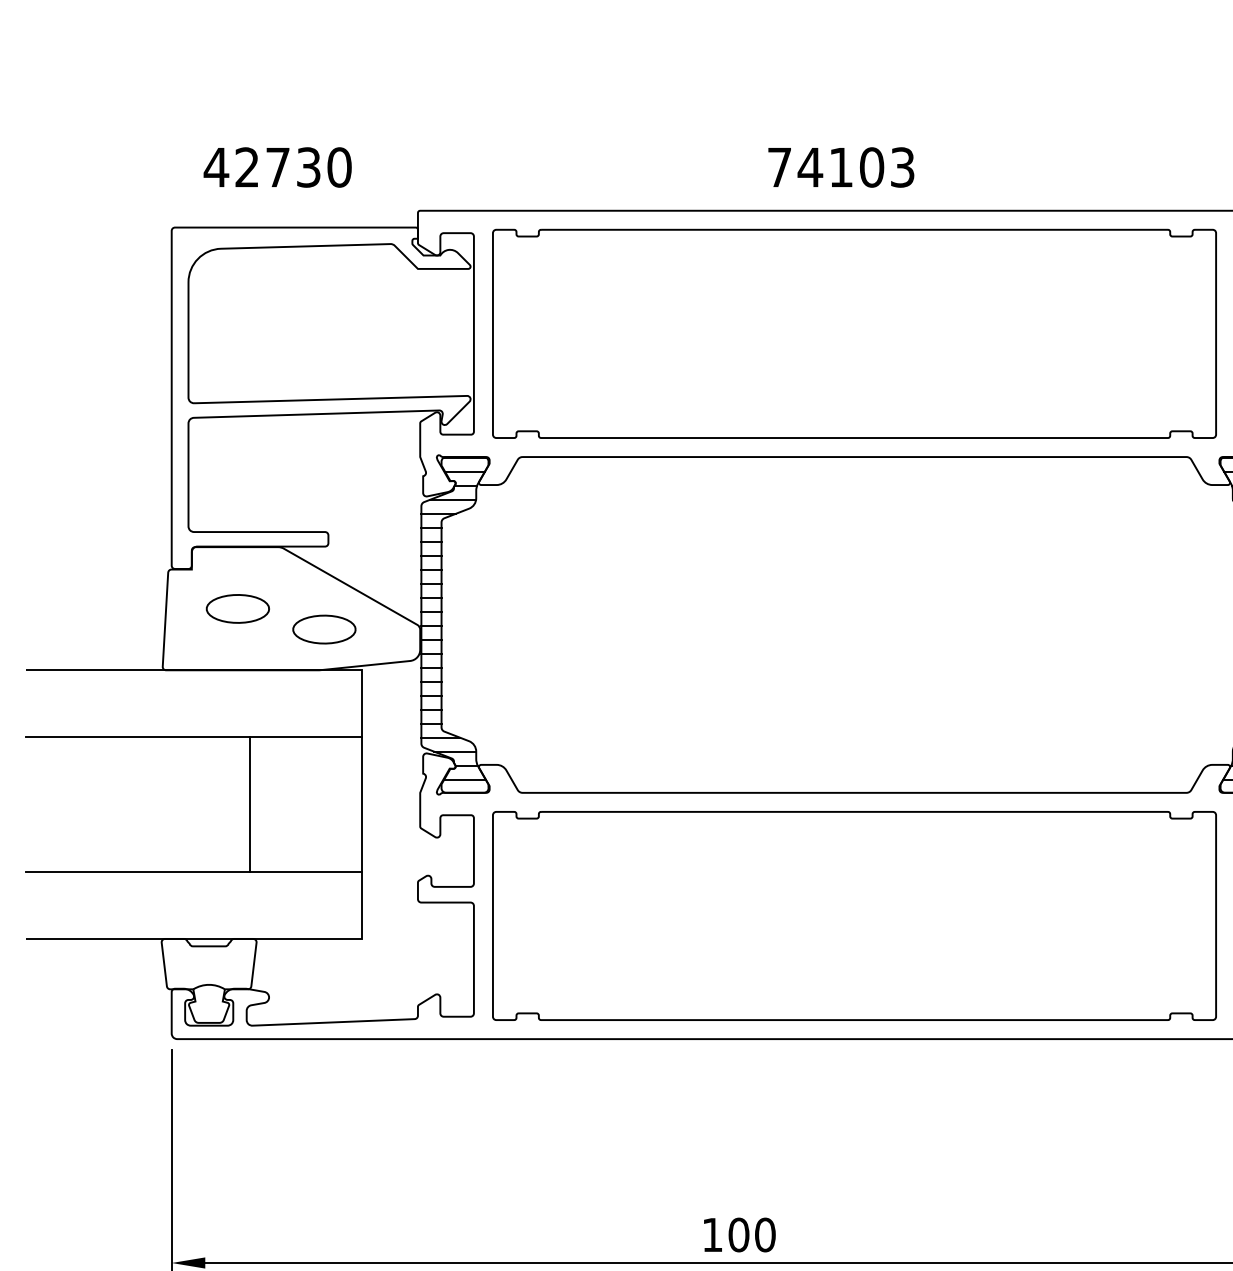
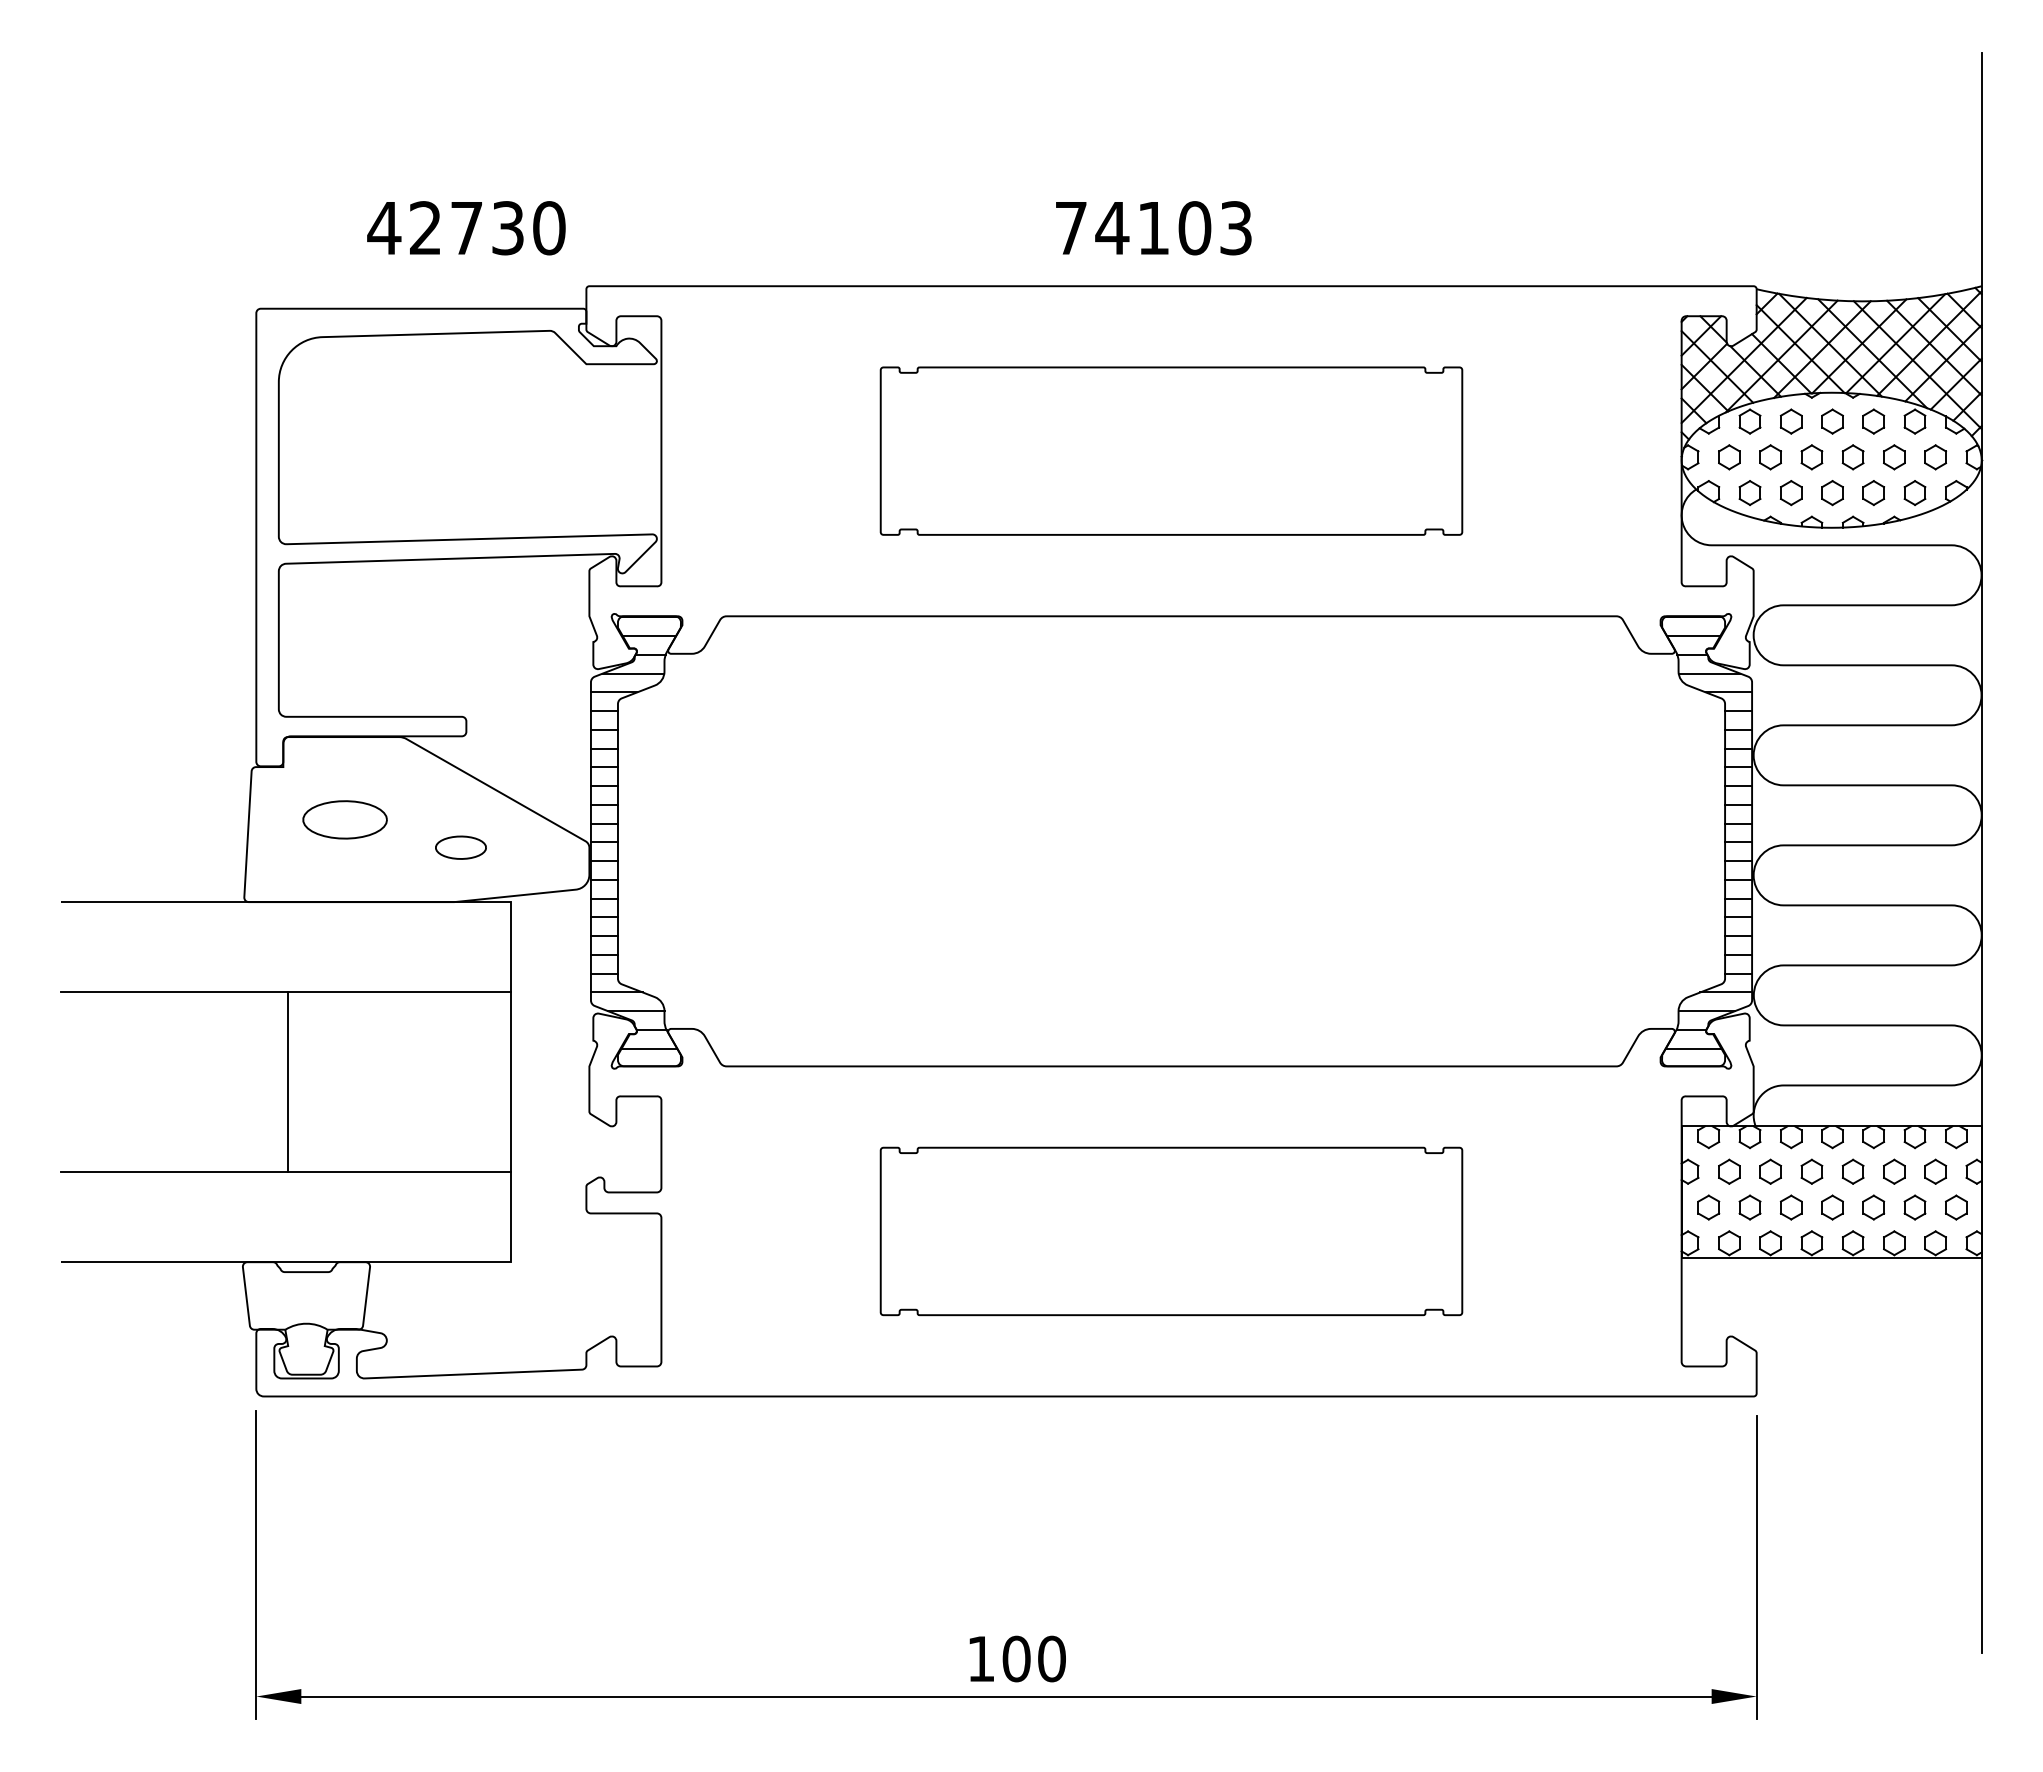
text: (277, 167) -> (466, 228), moved
part: (854, 333) -> (1171, 450), size x0.6
part: (324, 629) -> (460, 847), size x0.6
line: (250, 804) -> (288, 1082), moved
part: (854, 916) -> (1171, 1231), size x0.6

